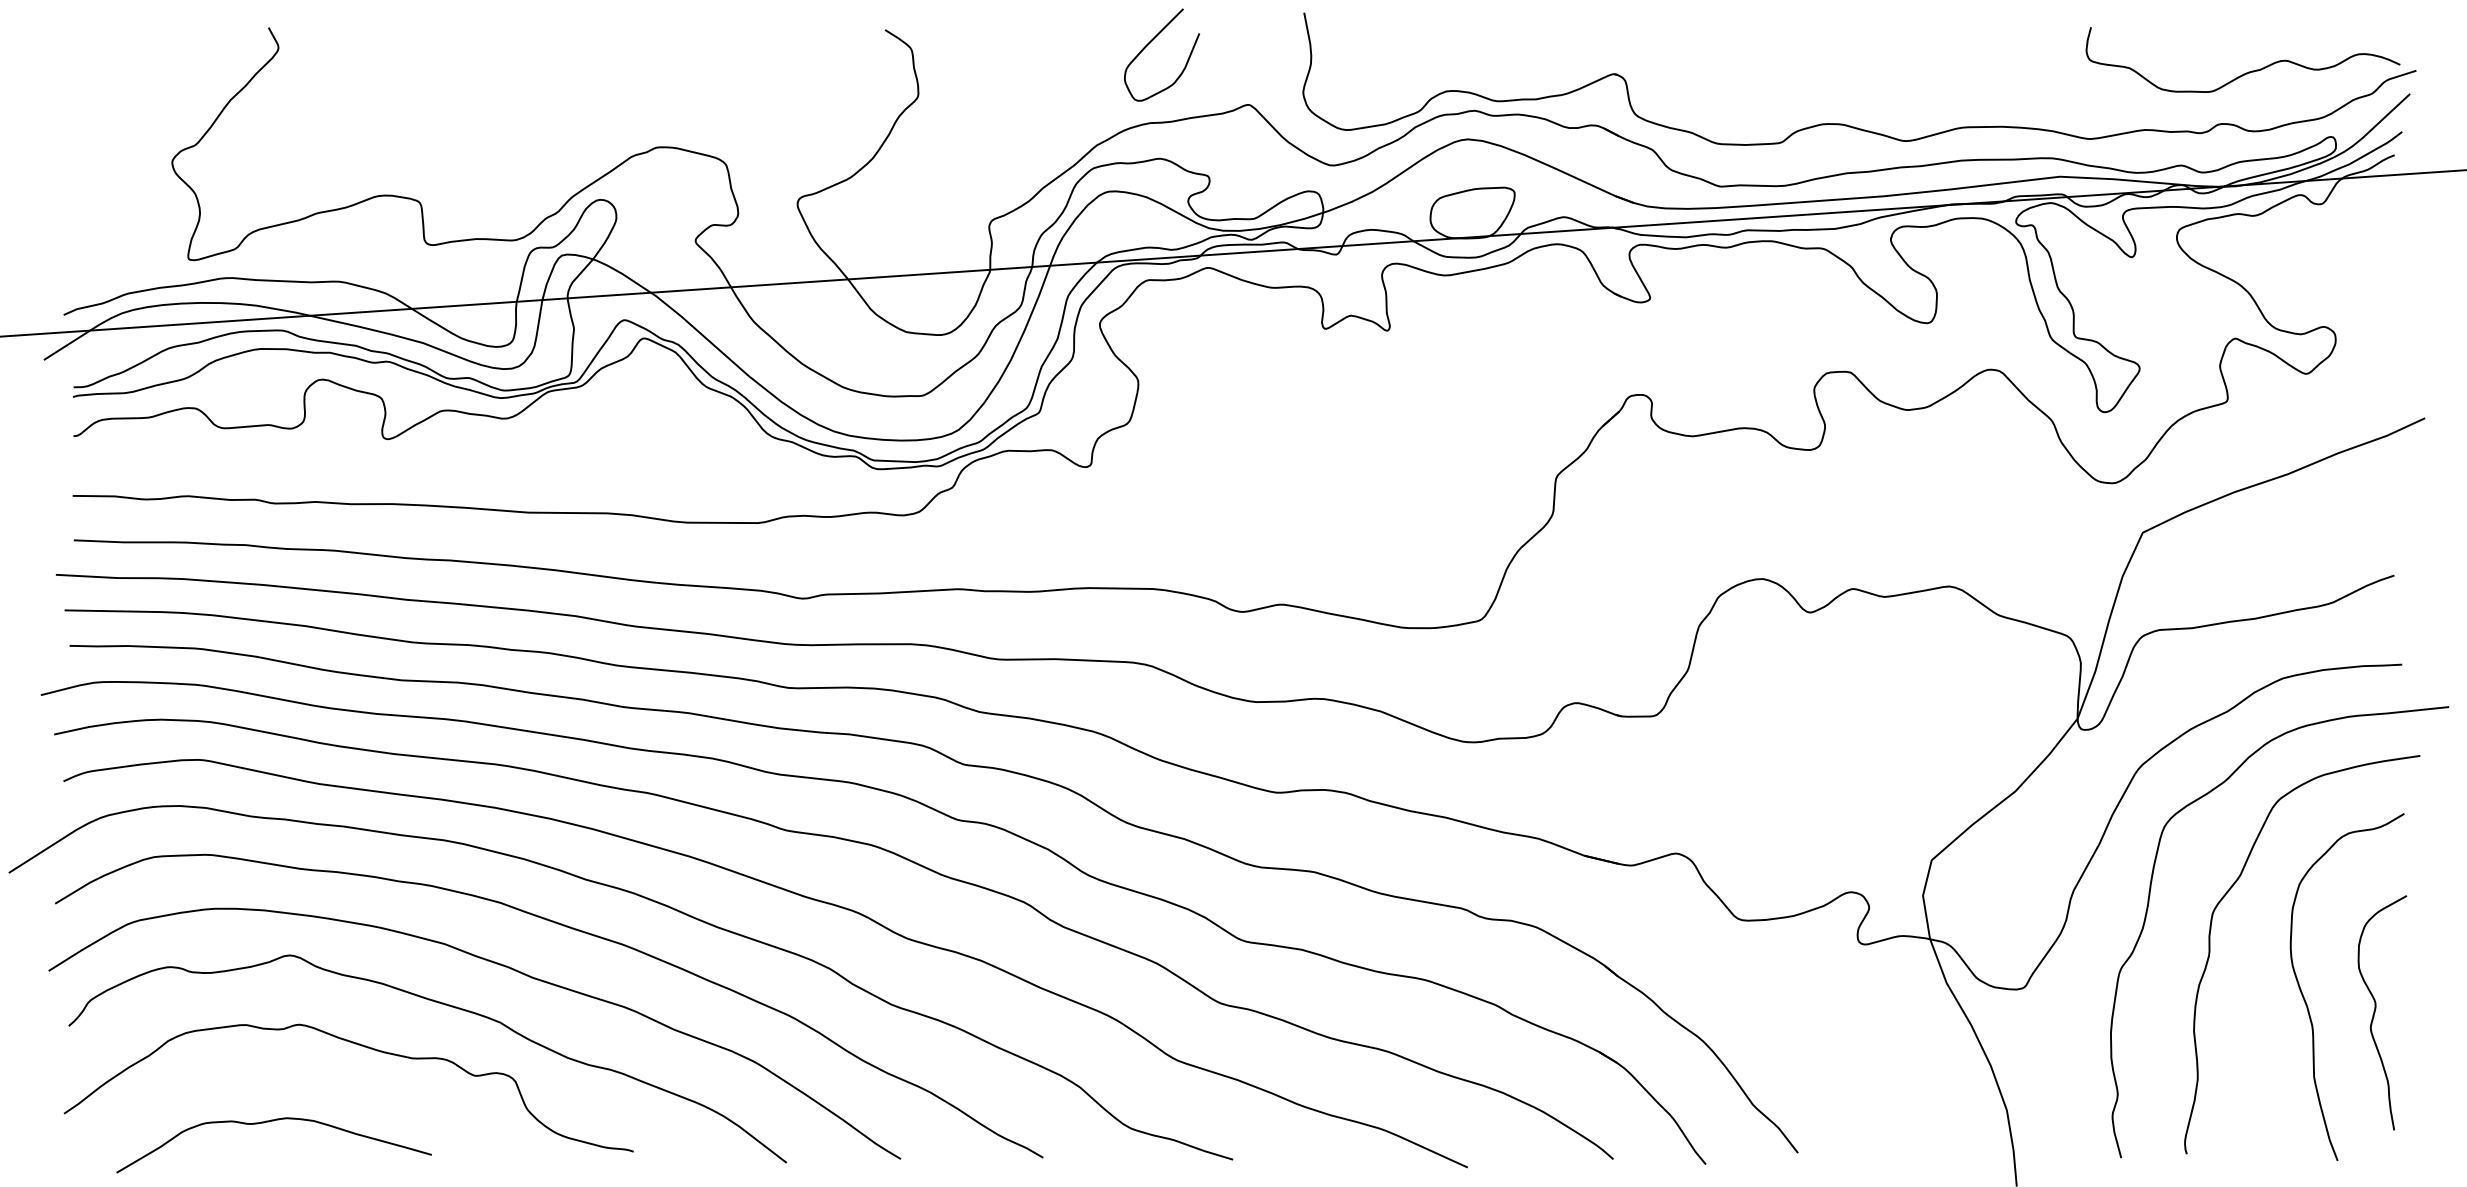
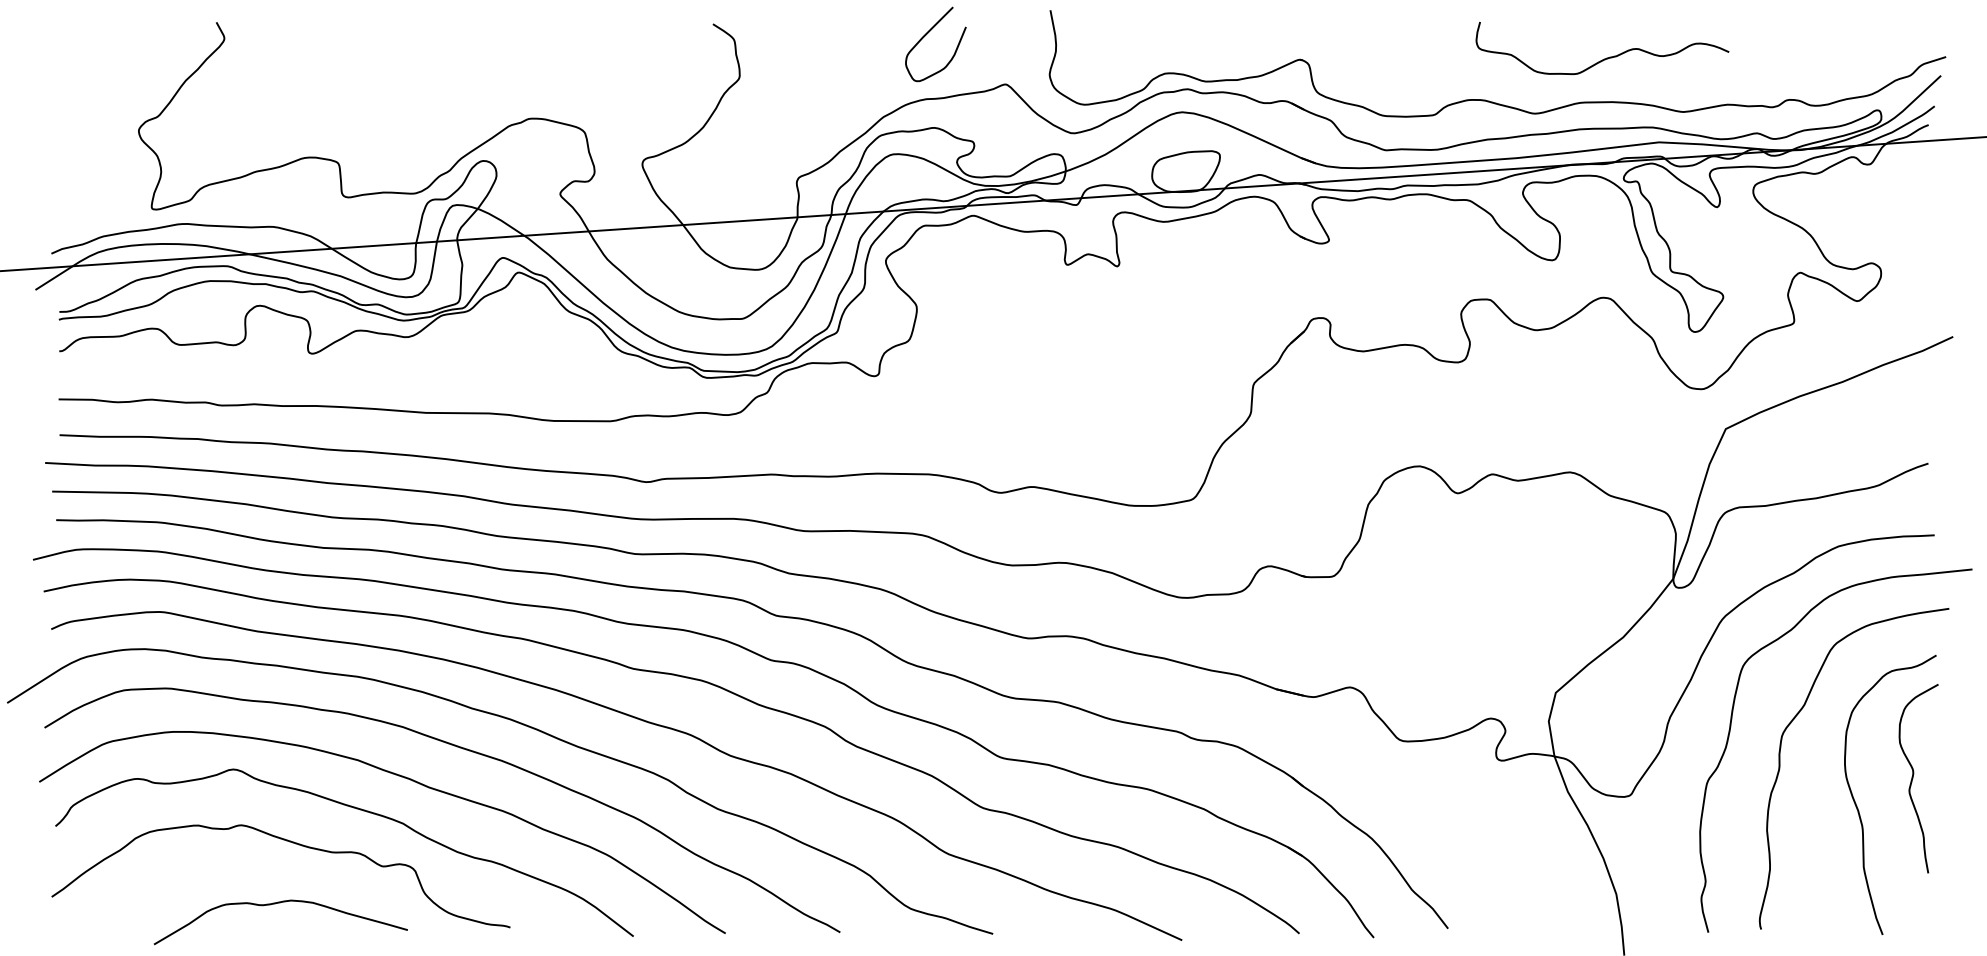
curve: (2247, 71) -> (1606, 57), moved
curve: (2375, 1012) -> (1913, 778), moved
curve: (267, 1123) -> (275, 904), moved

